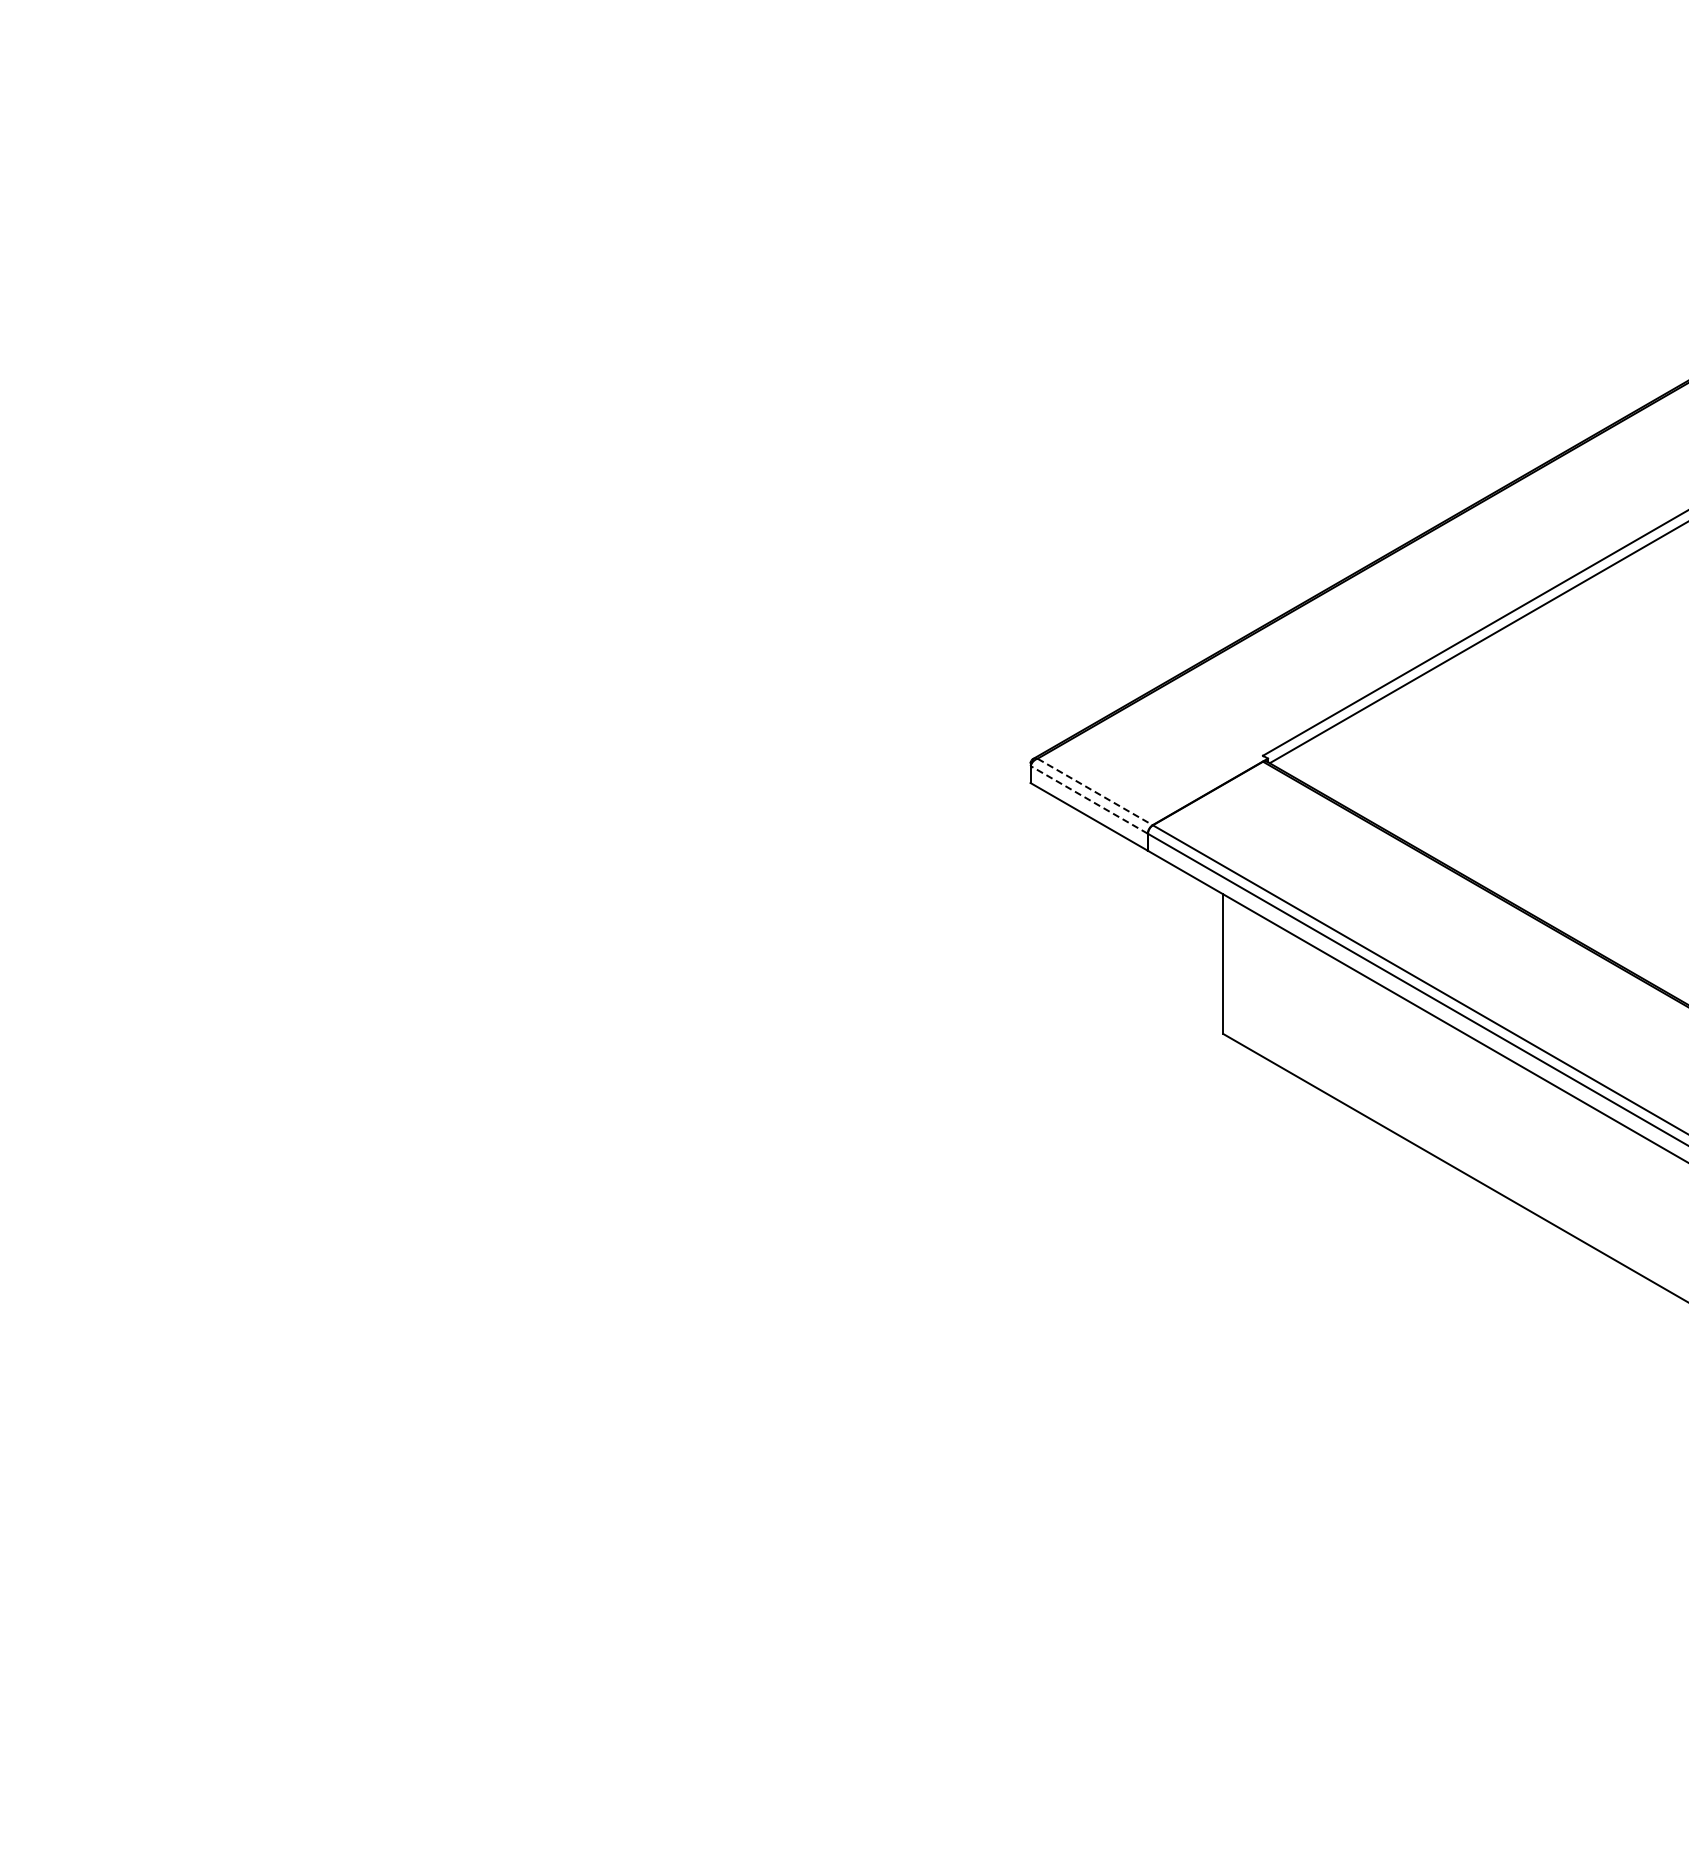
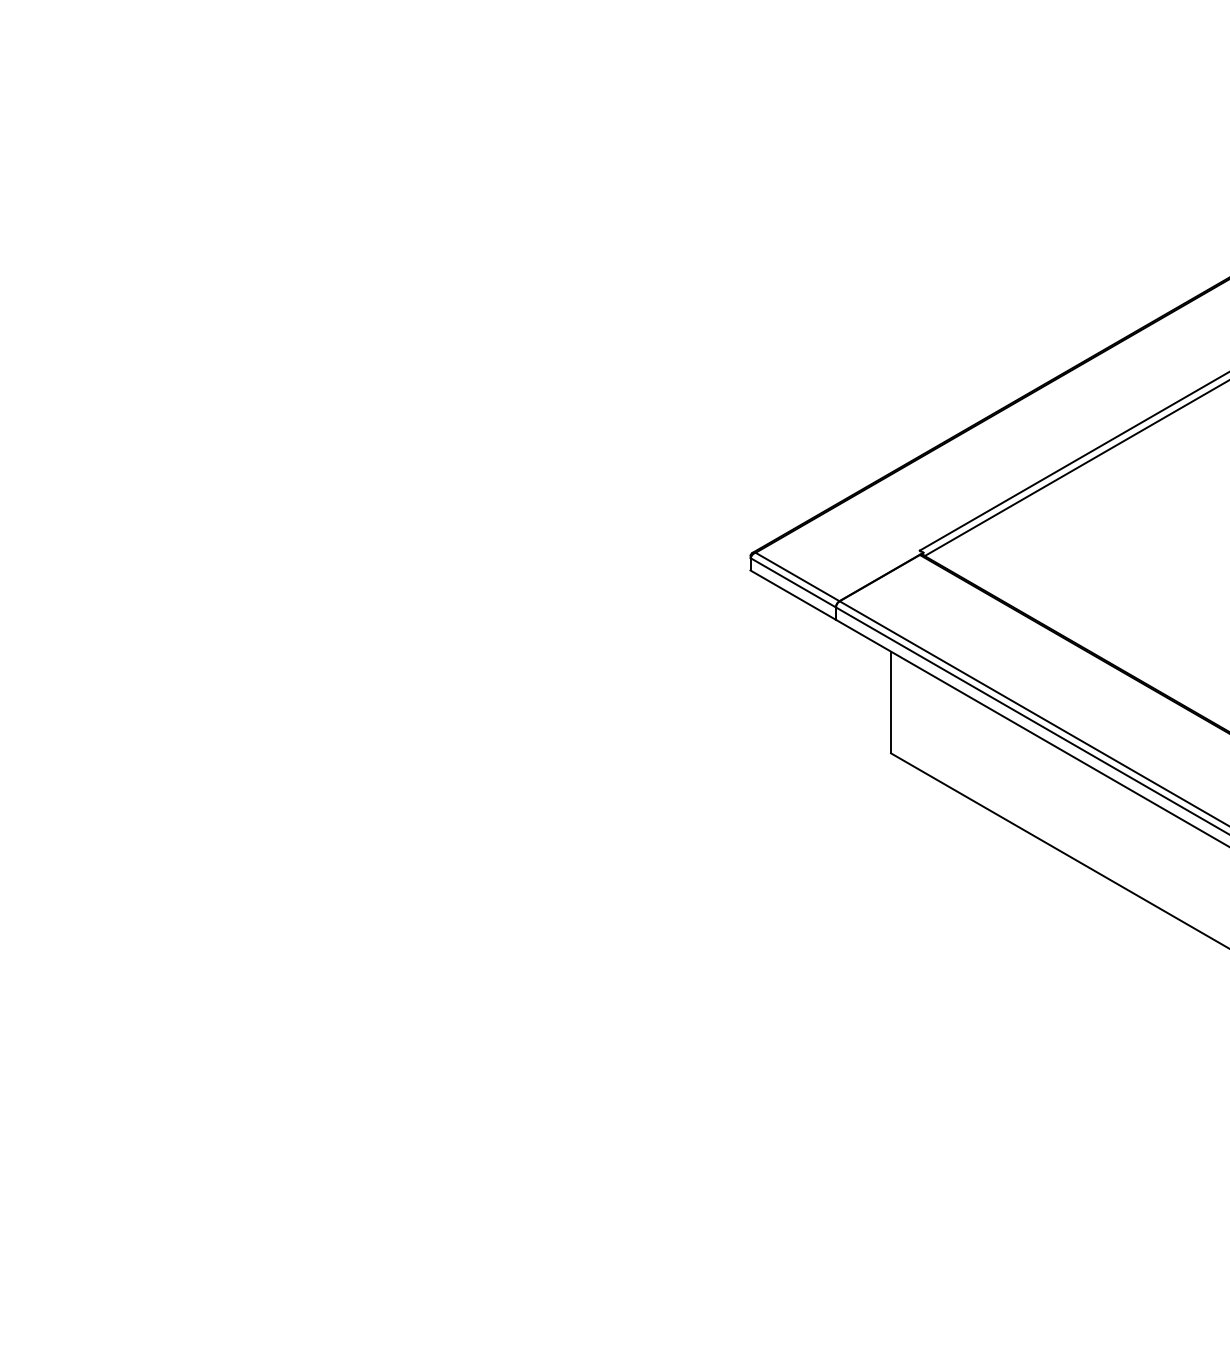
line: (1095, 792) -> (797, 577), dashed -> solid
line: (1089, 799) -> (793, 582), dashed -> solid

